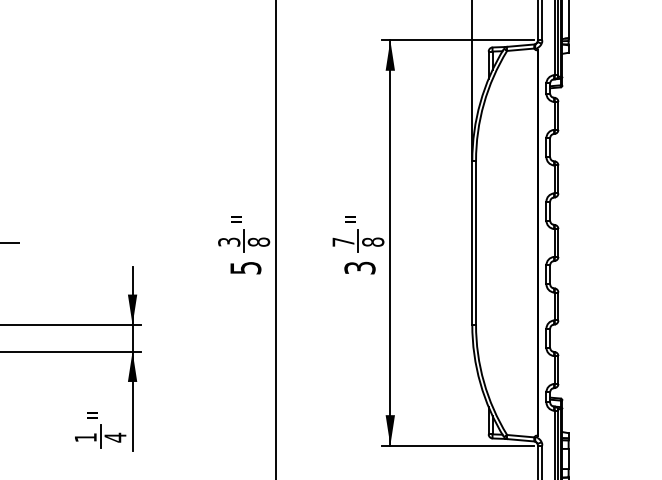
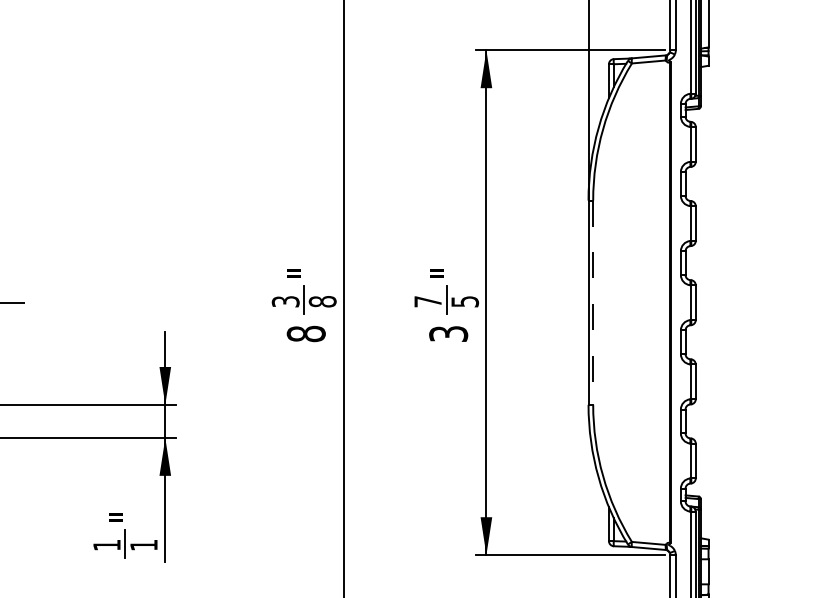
text: (373, 241) -> (465, 300), 8 -> 5
line: (476, 242) -> (593, 302), solid -> dashed
text: (245, 267) -> (305, 333), 5 -> 8
text: (115, 437) -> (144, 545), 4 -> 1

